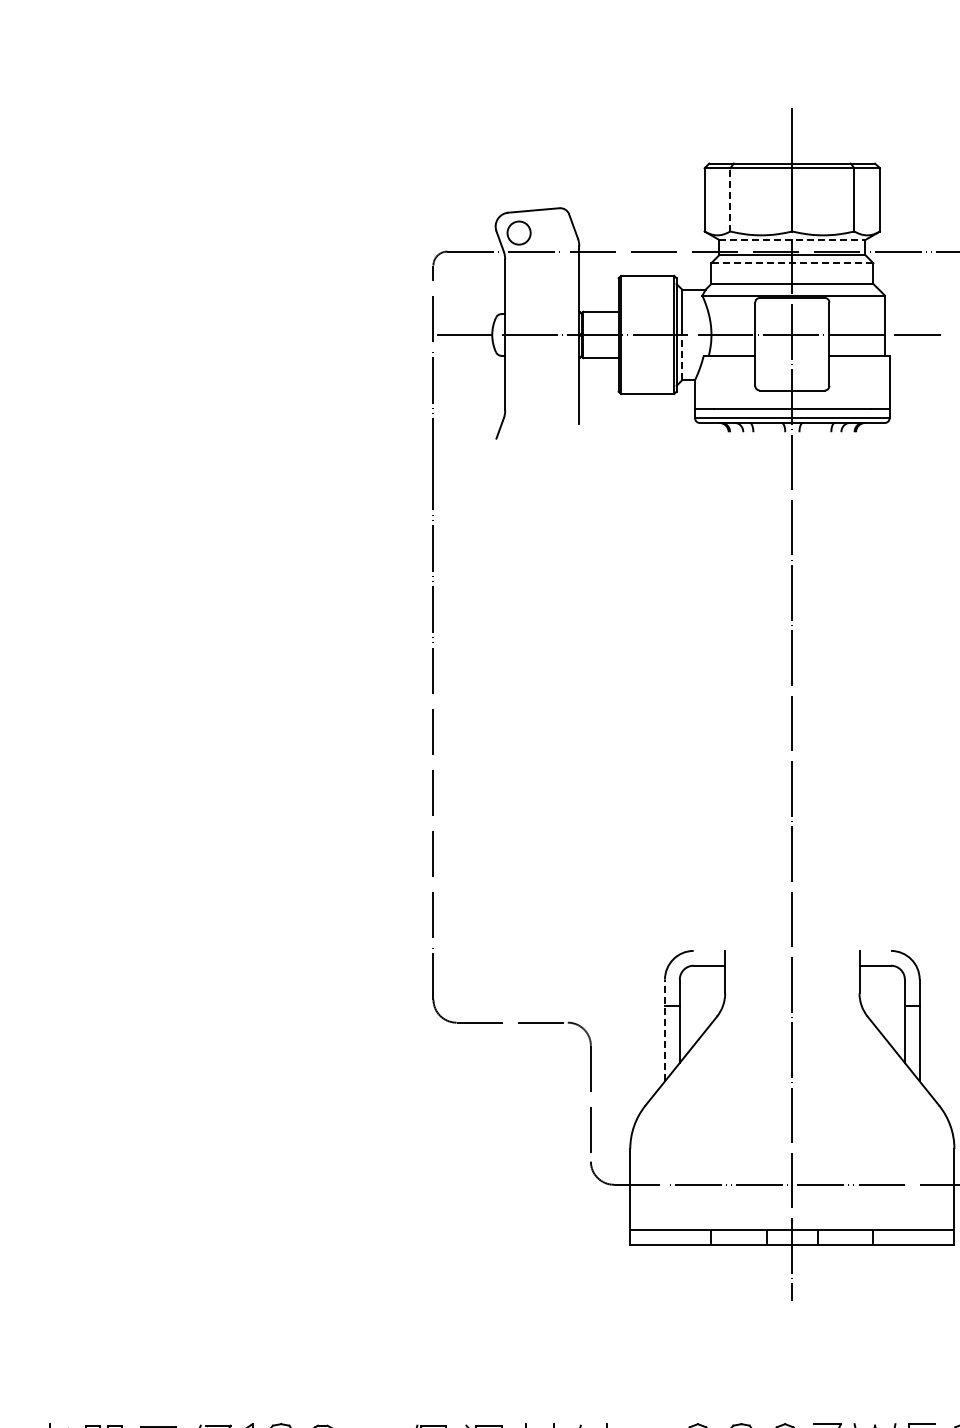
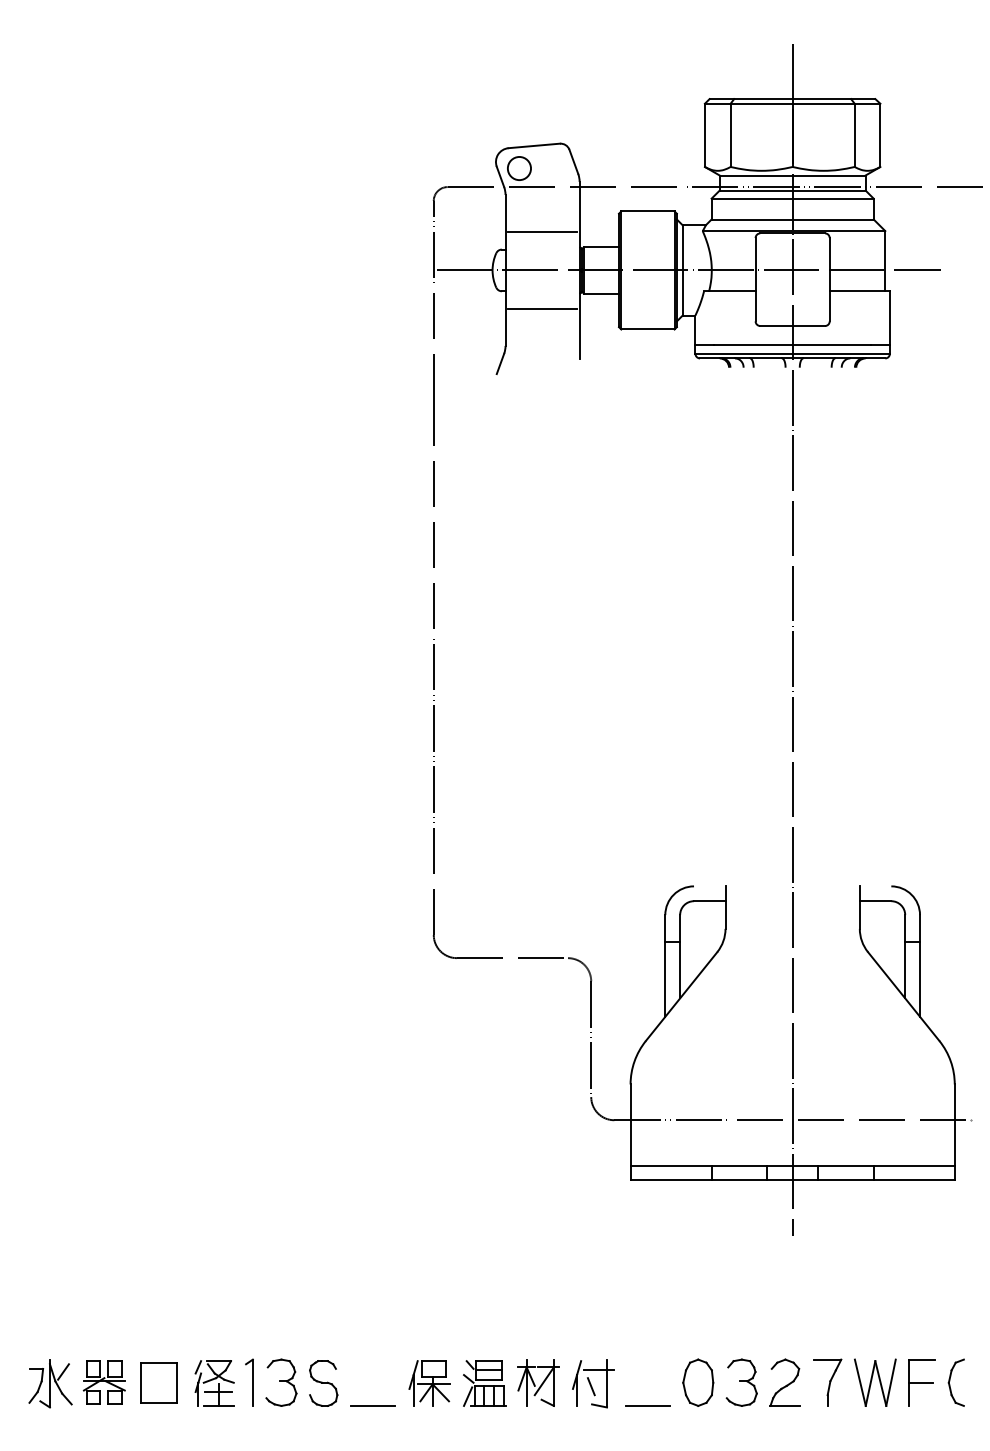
line: (730, 200) -> (730, 135), dashed -> solid
line: (792, 240) -> (792, 175), dashed -> solid
line: (792, 263) -> (792, 198), dashed -> solid
line: (542, 296) -> (542, 231), added
line: (682, 358) -> (682, 293), dashed -> solid
line: (542, 374) -> (542, 309), added
line: (665, 1030) -> (665, 965), dashed -> solid

